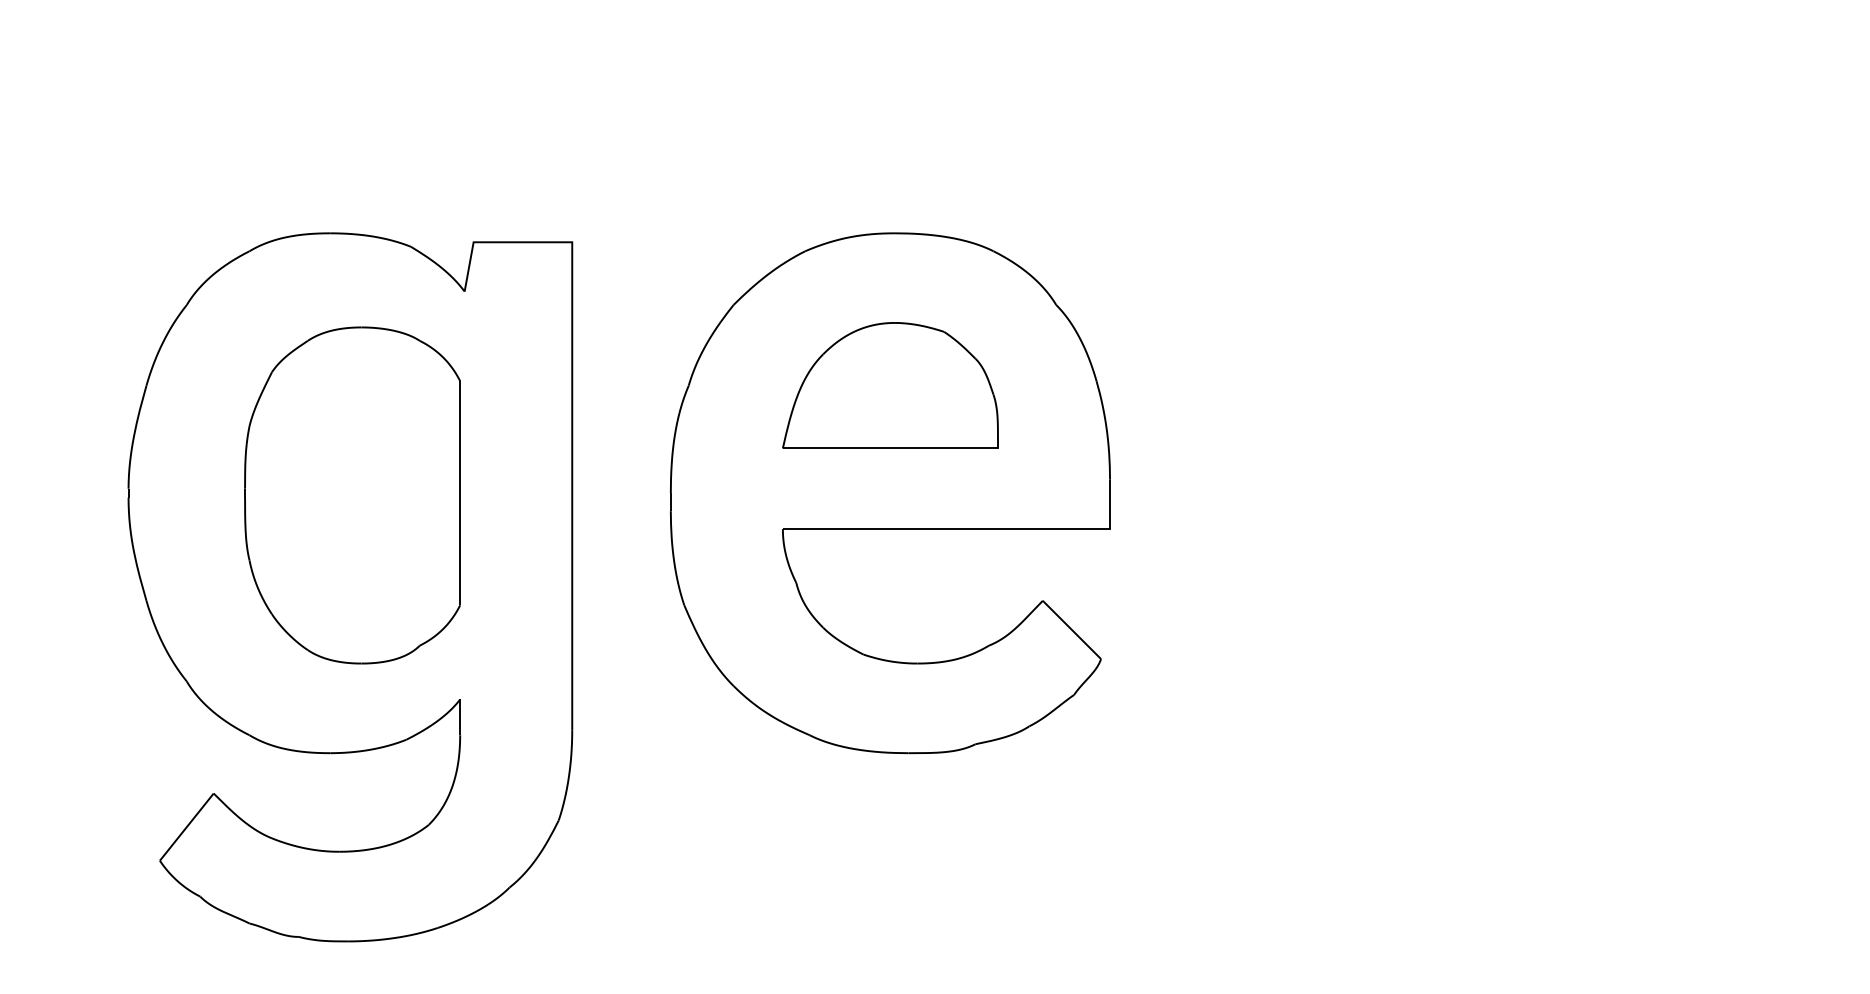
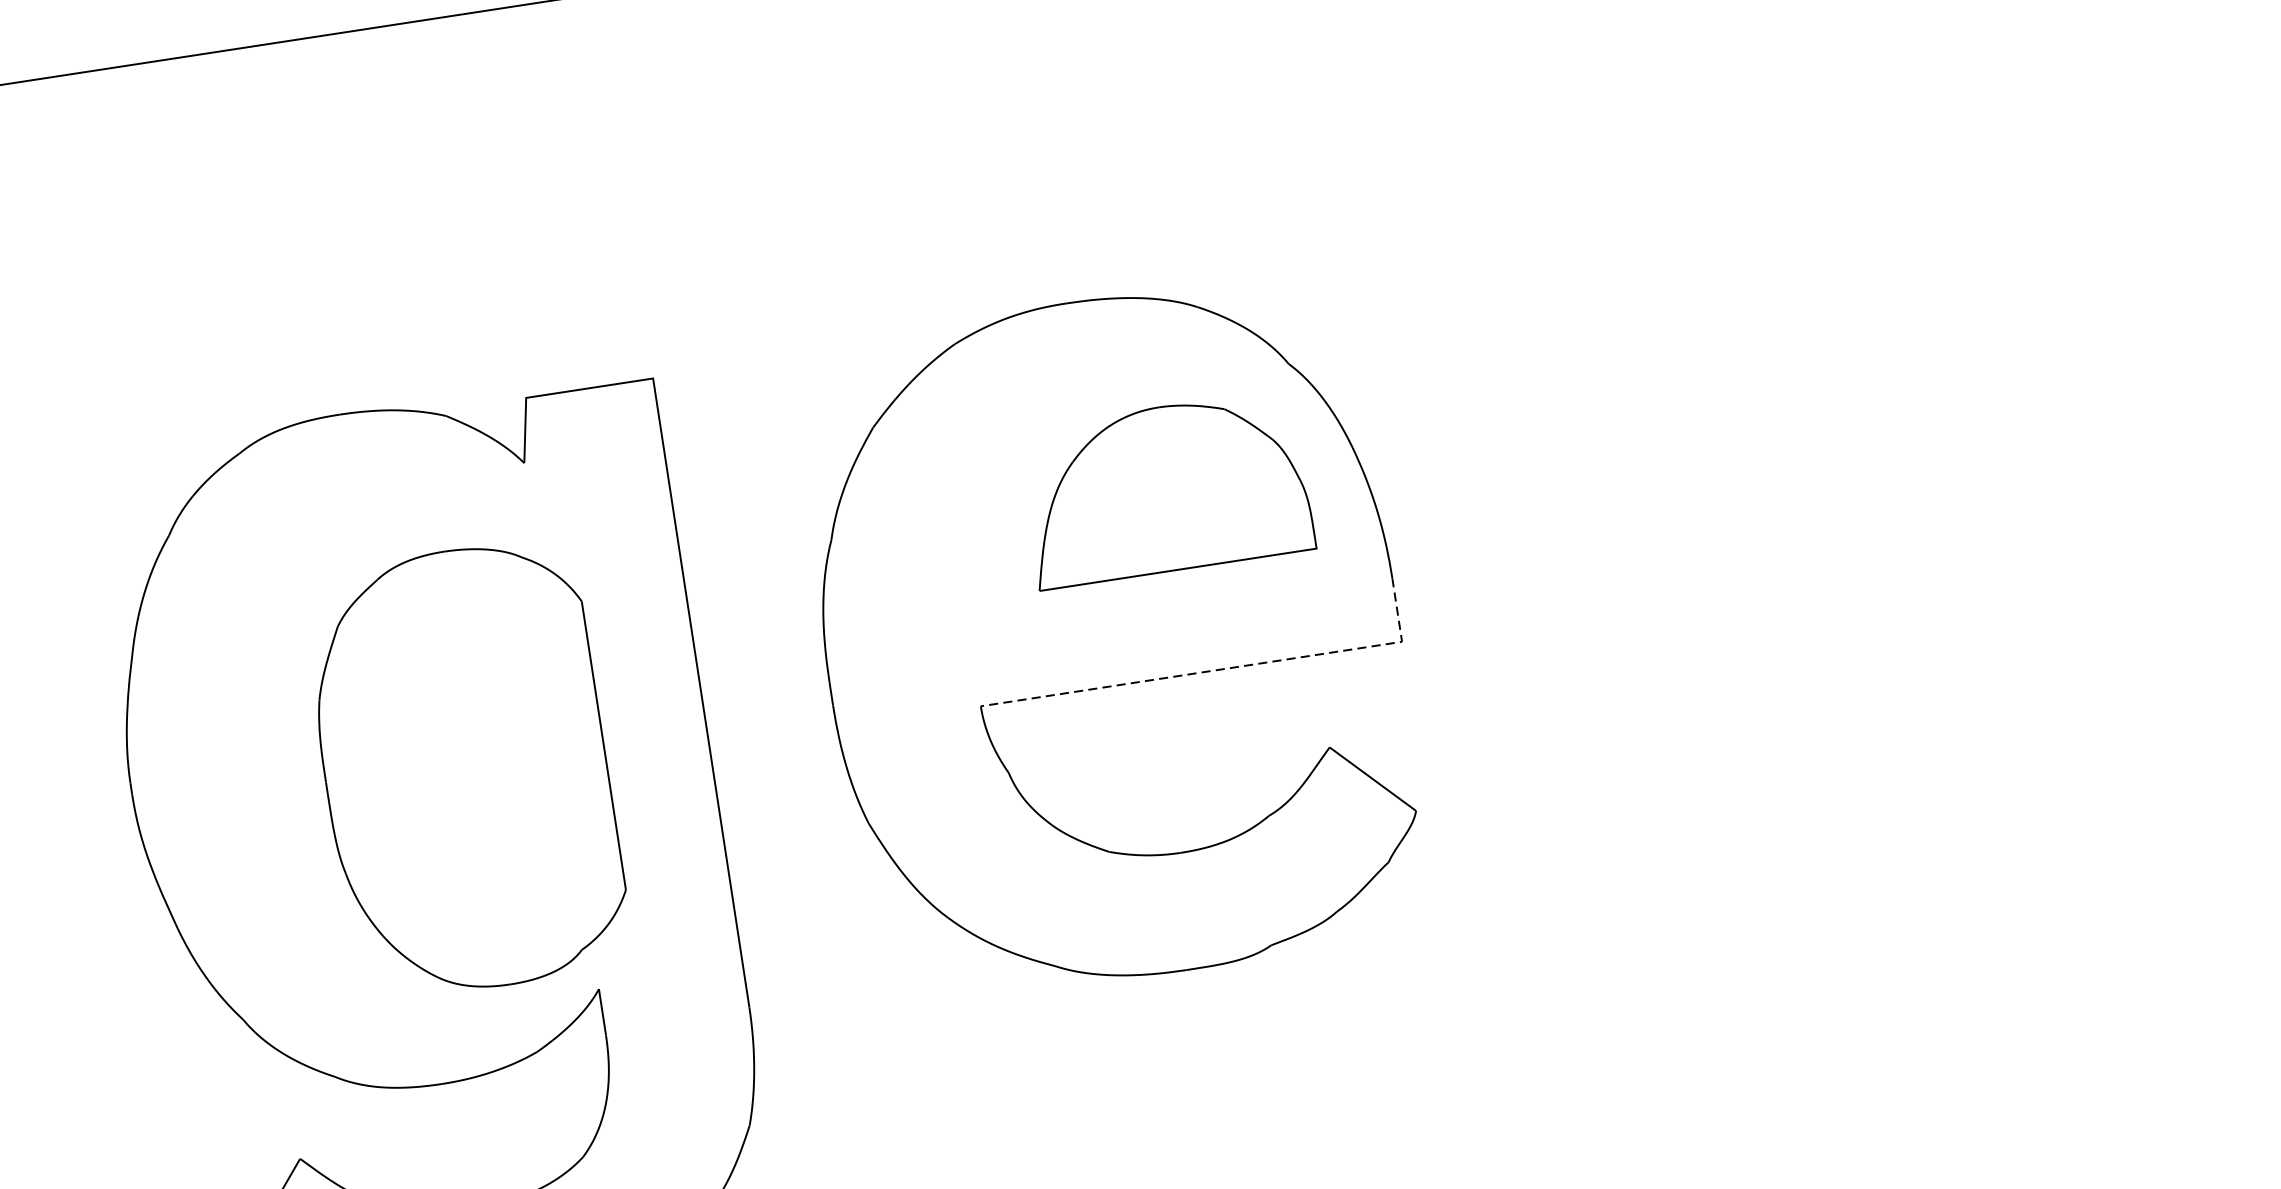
part: (890, 385) -> (1165, 488), moved
part: (352, 495) -> (465, 769), moved
line: (971, 529) -> (1223, 669), solid -> dashed

